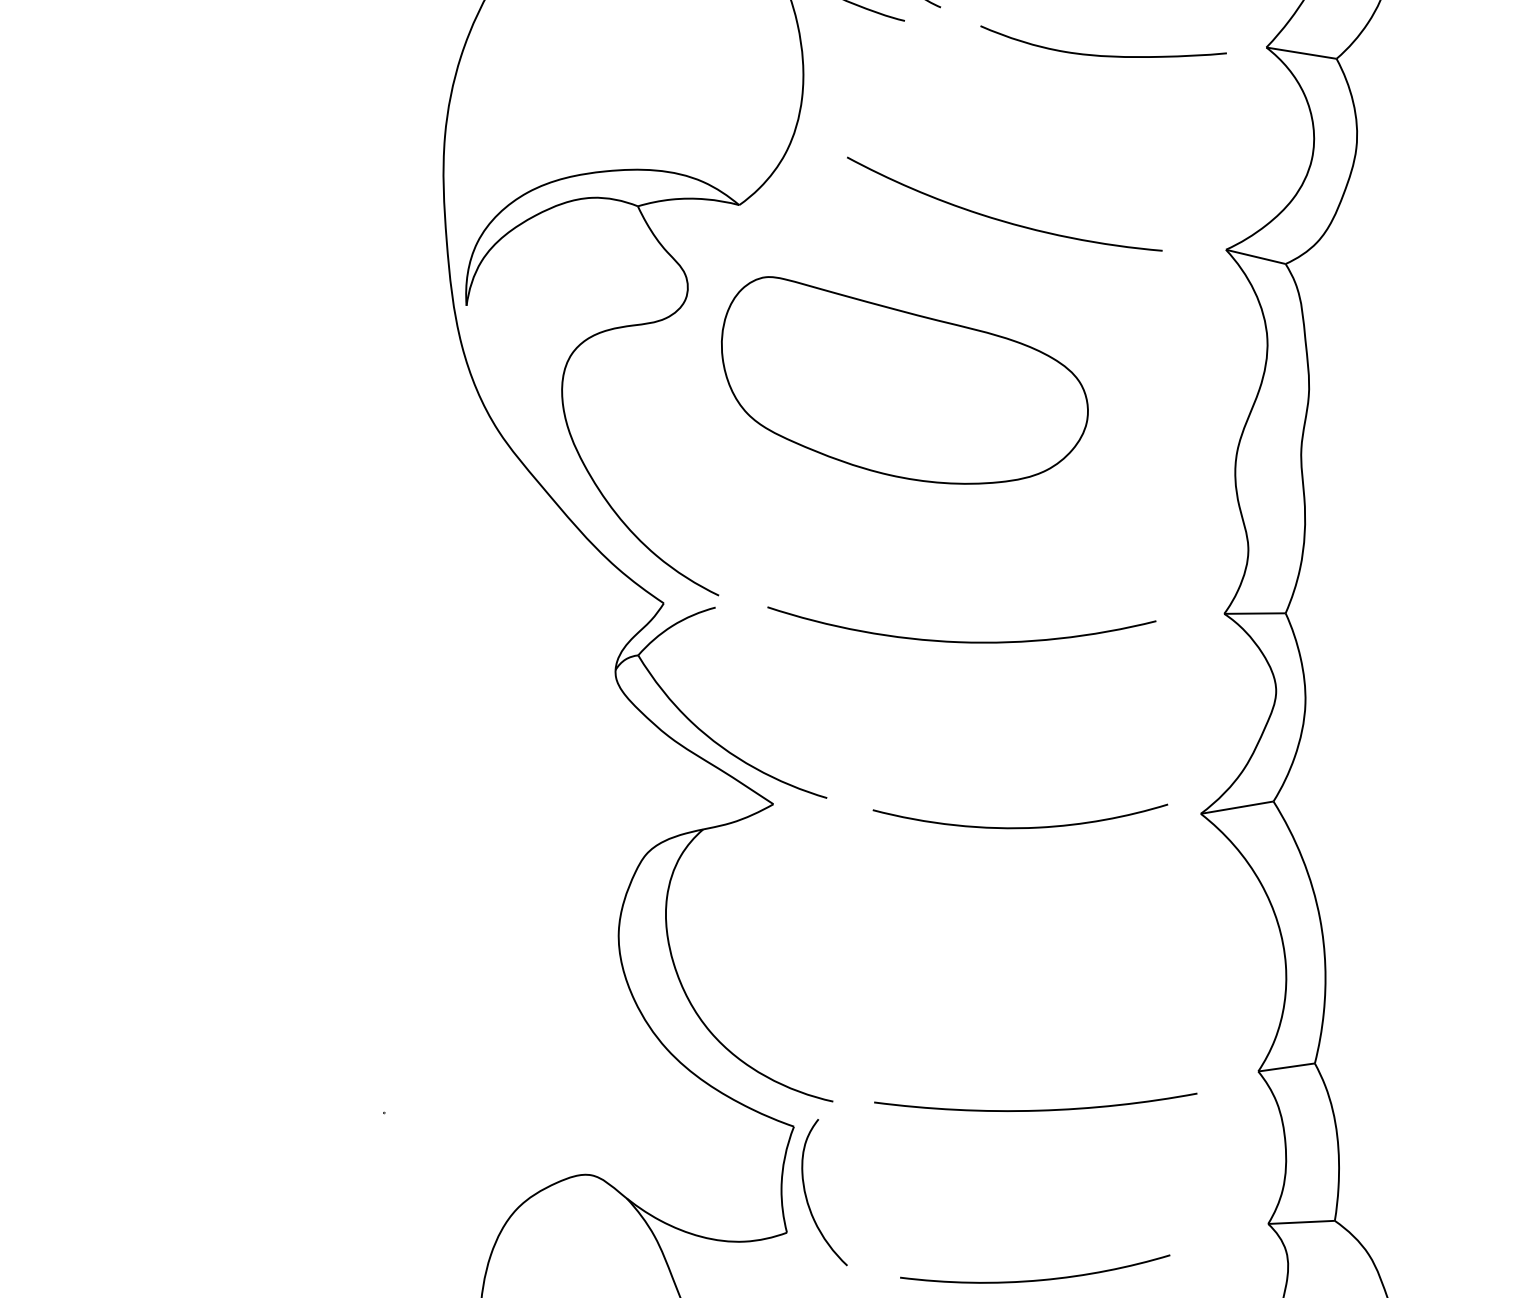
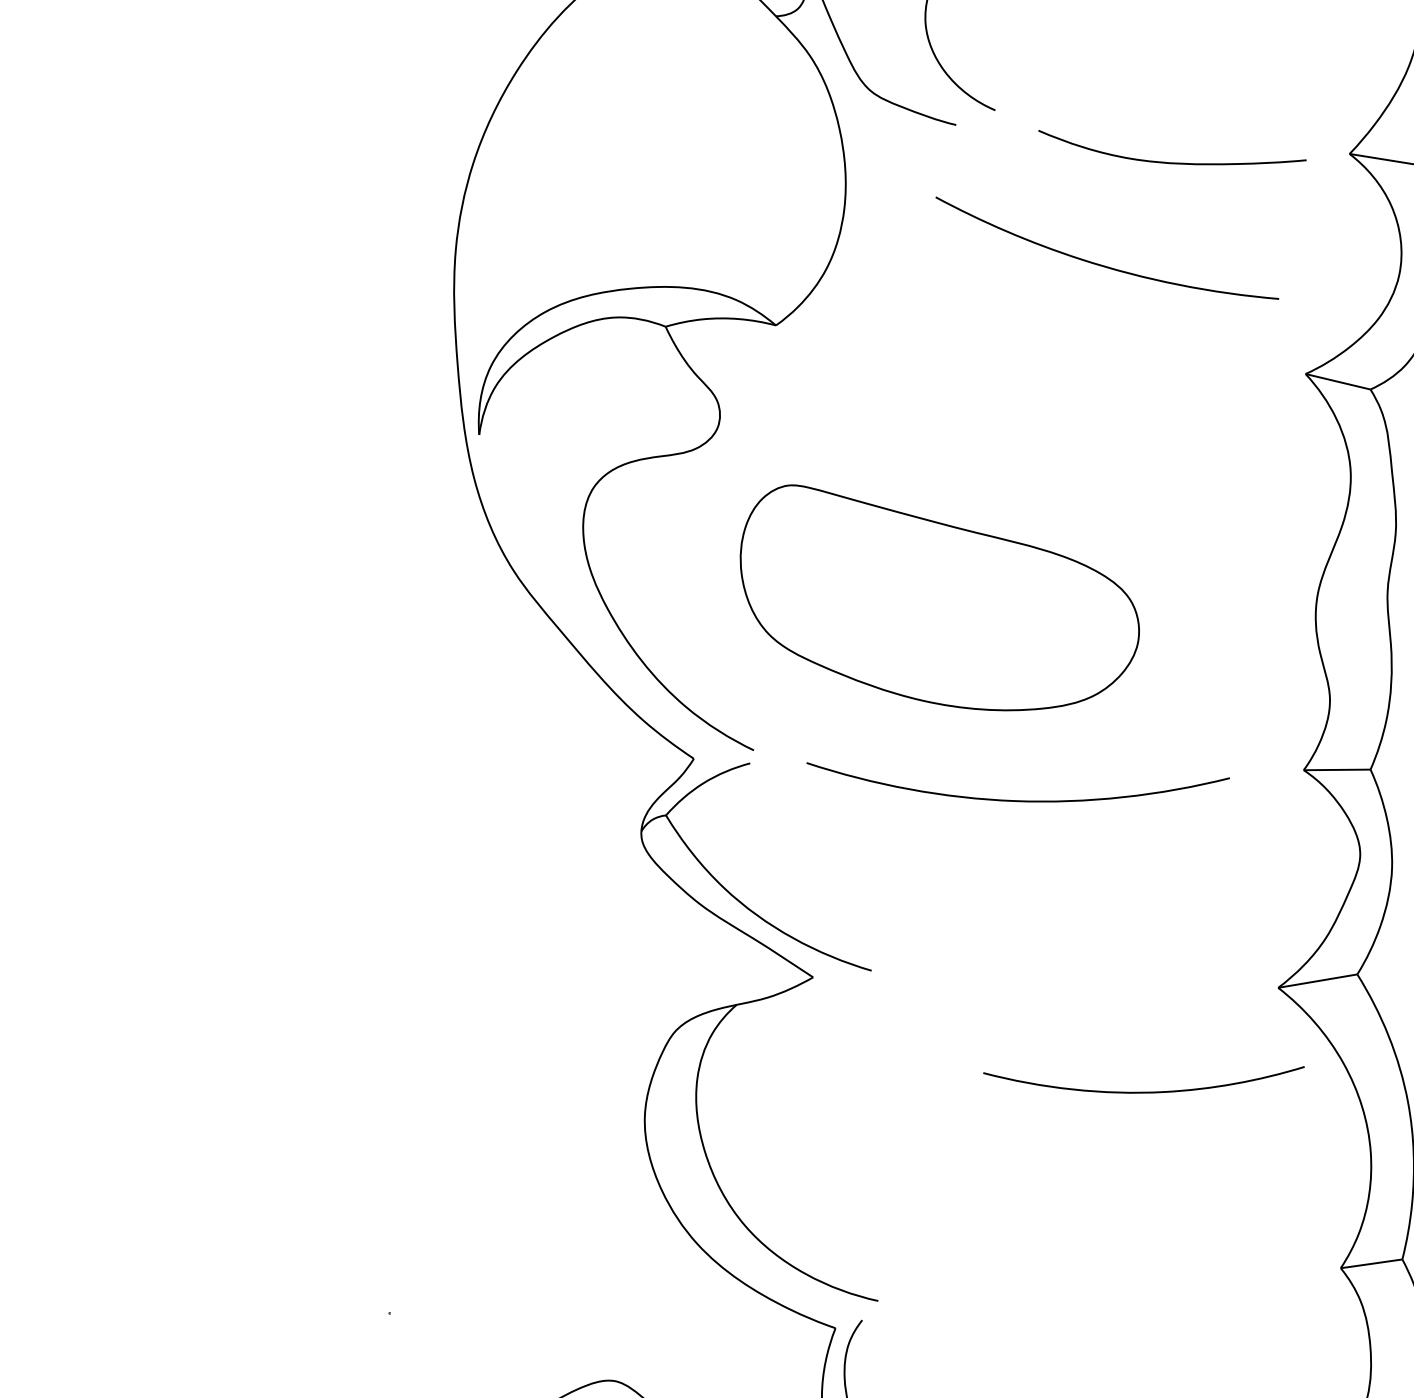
curve: (1001, 219) -> (1103, 264), moved
part: (904, 380) -> (939, 597), moved
curve: (1020, 827) -> (1144, 1091), moved
curve: (1035, 1109) -> (1098, 1309), removed

